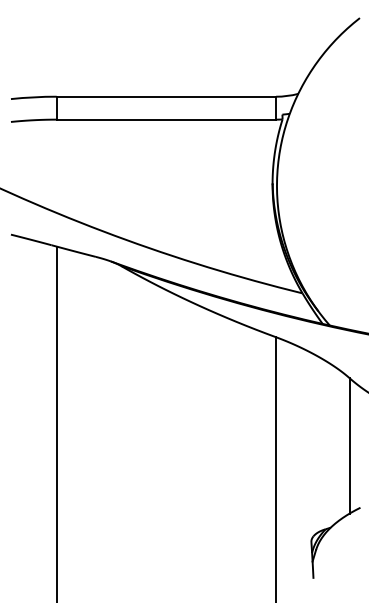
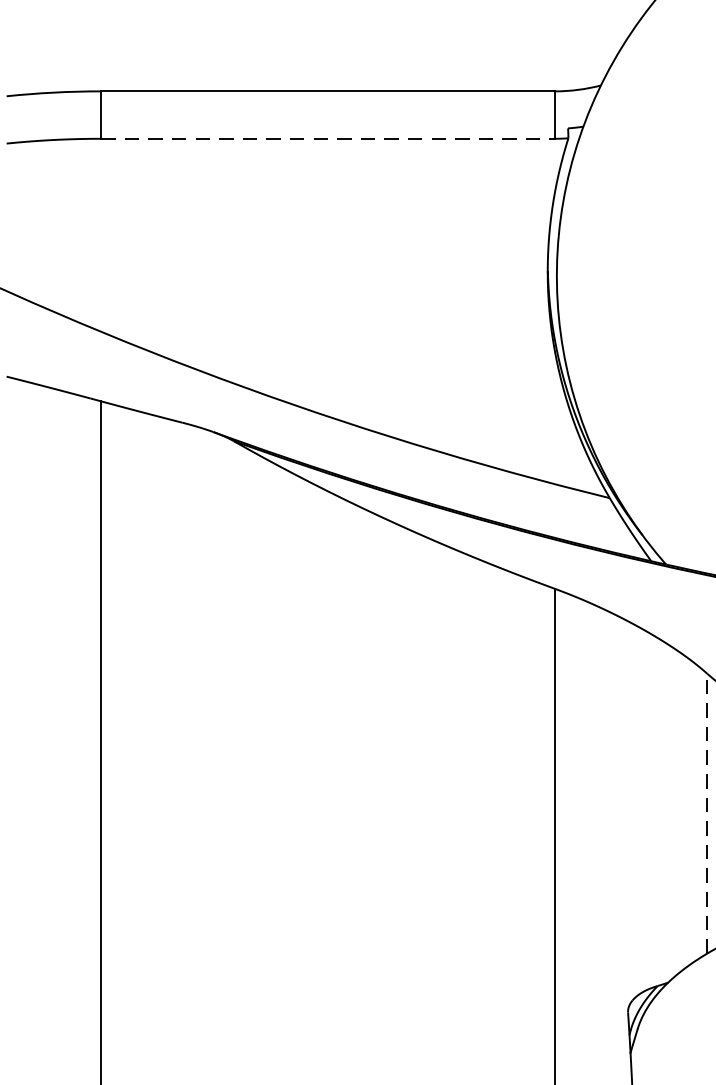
line: (166, 119) -> (328, 138), solid -> dashed
line: (349, 445) -> (706, 812), solid -> dashed

